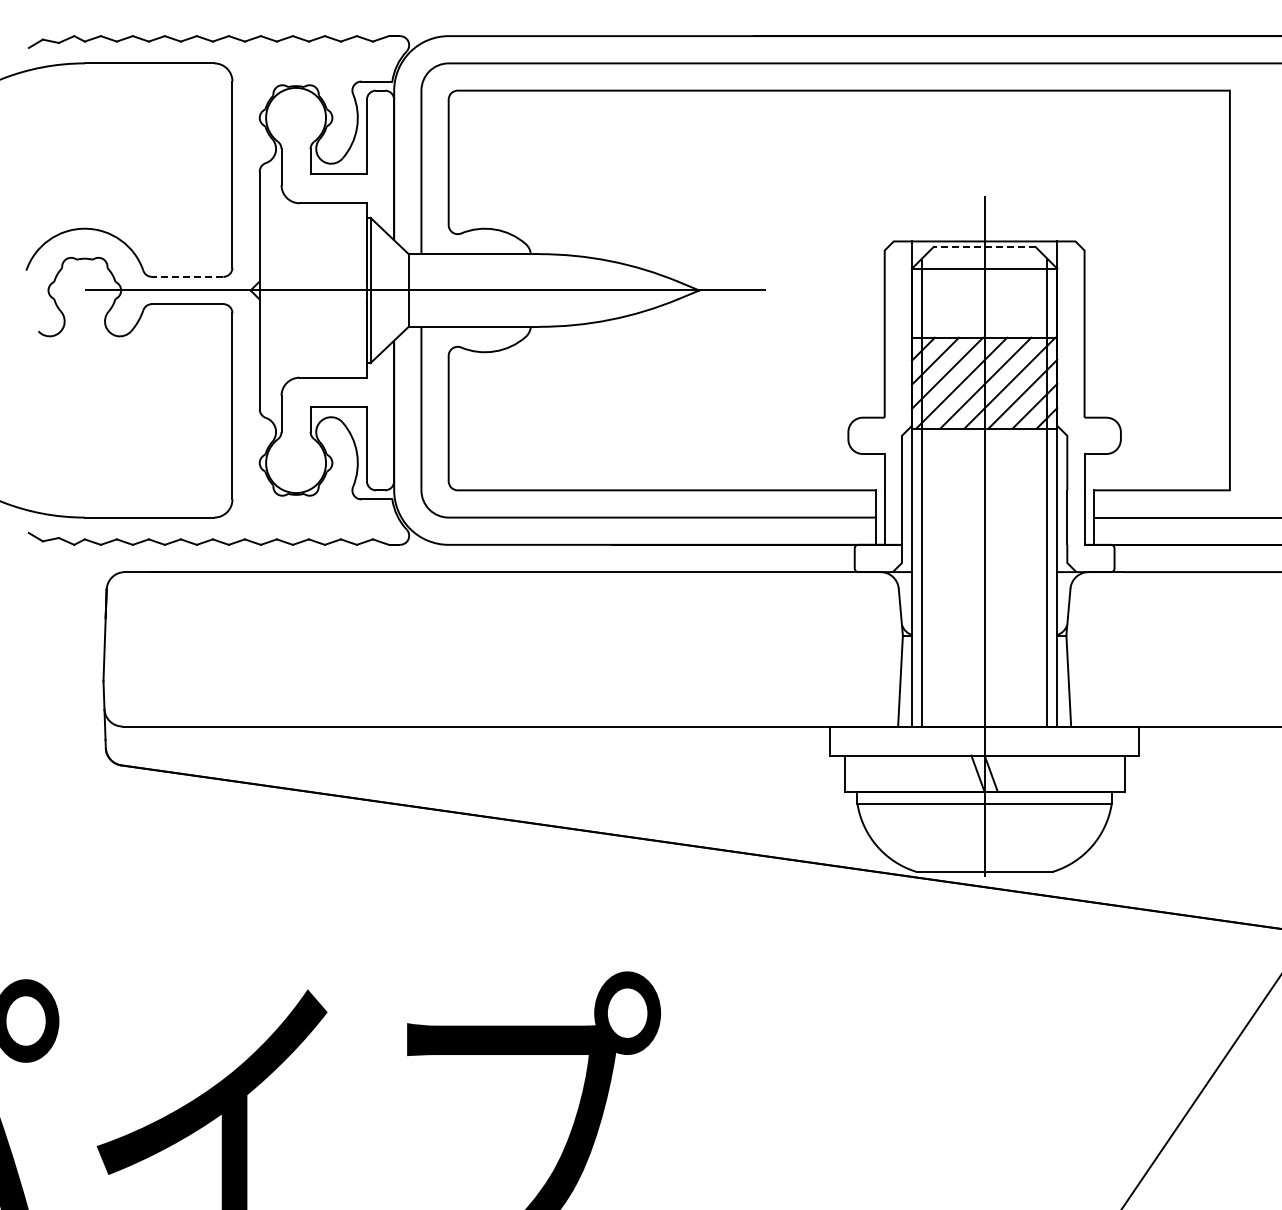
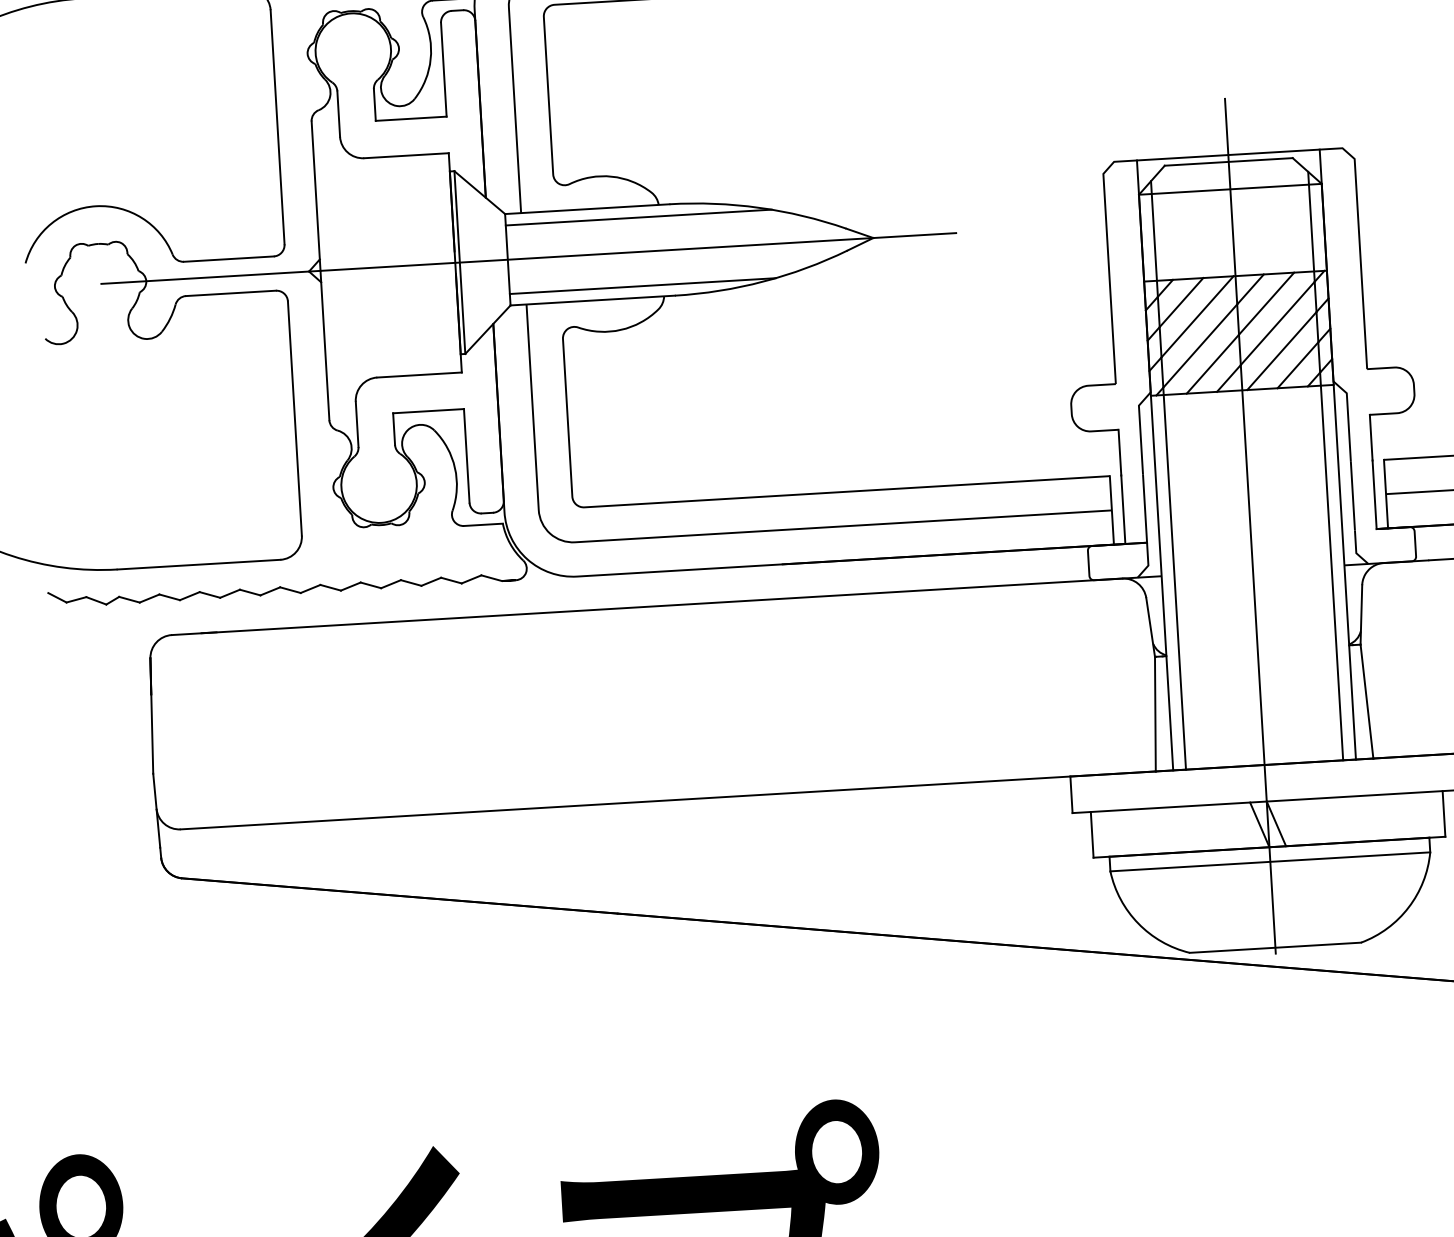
line: (984, 246) -> (1228, 161), dashed -> solid
line: (514, 263) -> (638, 217), added
line: (187, 276) -> (228, 258), dashed -> solid
line: (514, 317) -> (642, 285), added

